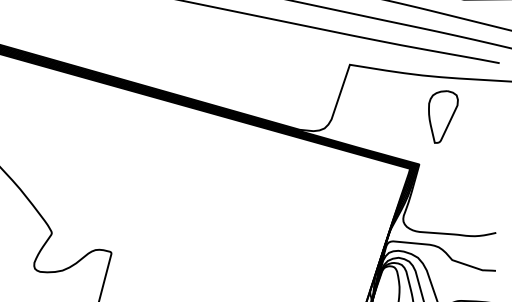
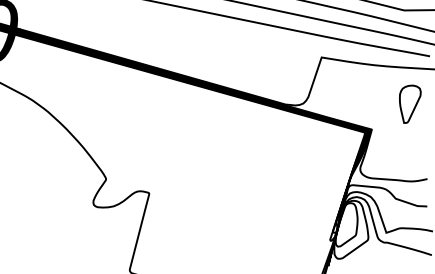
part: (443, 115) -> (410, 103), moved

